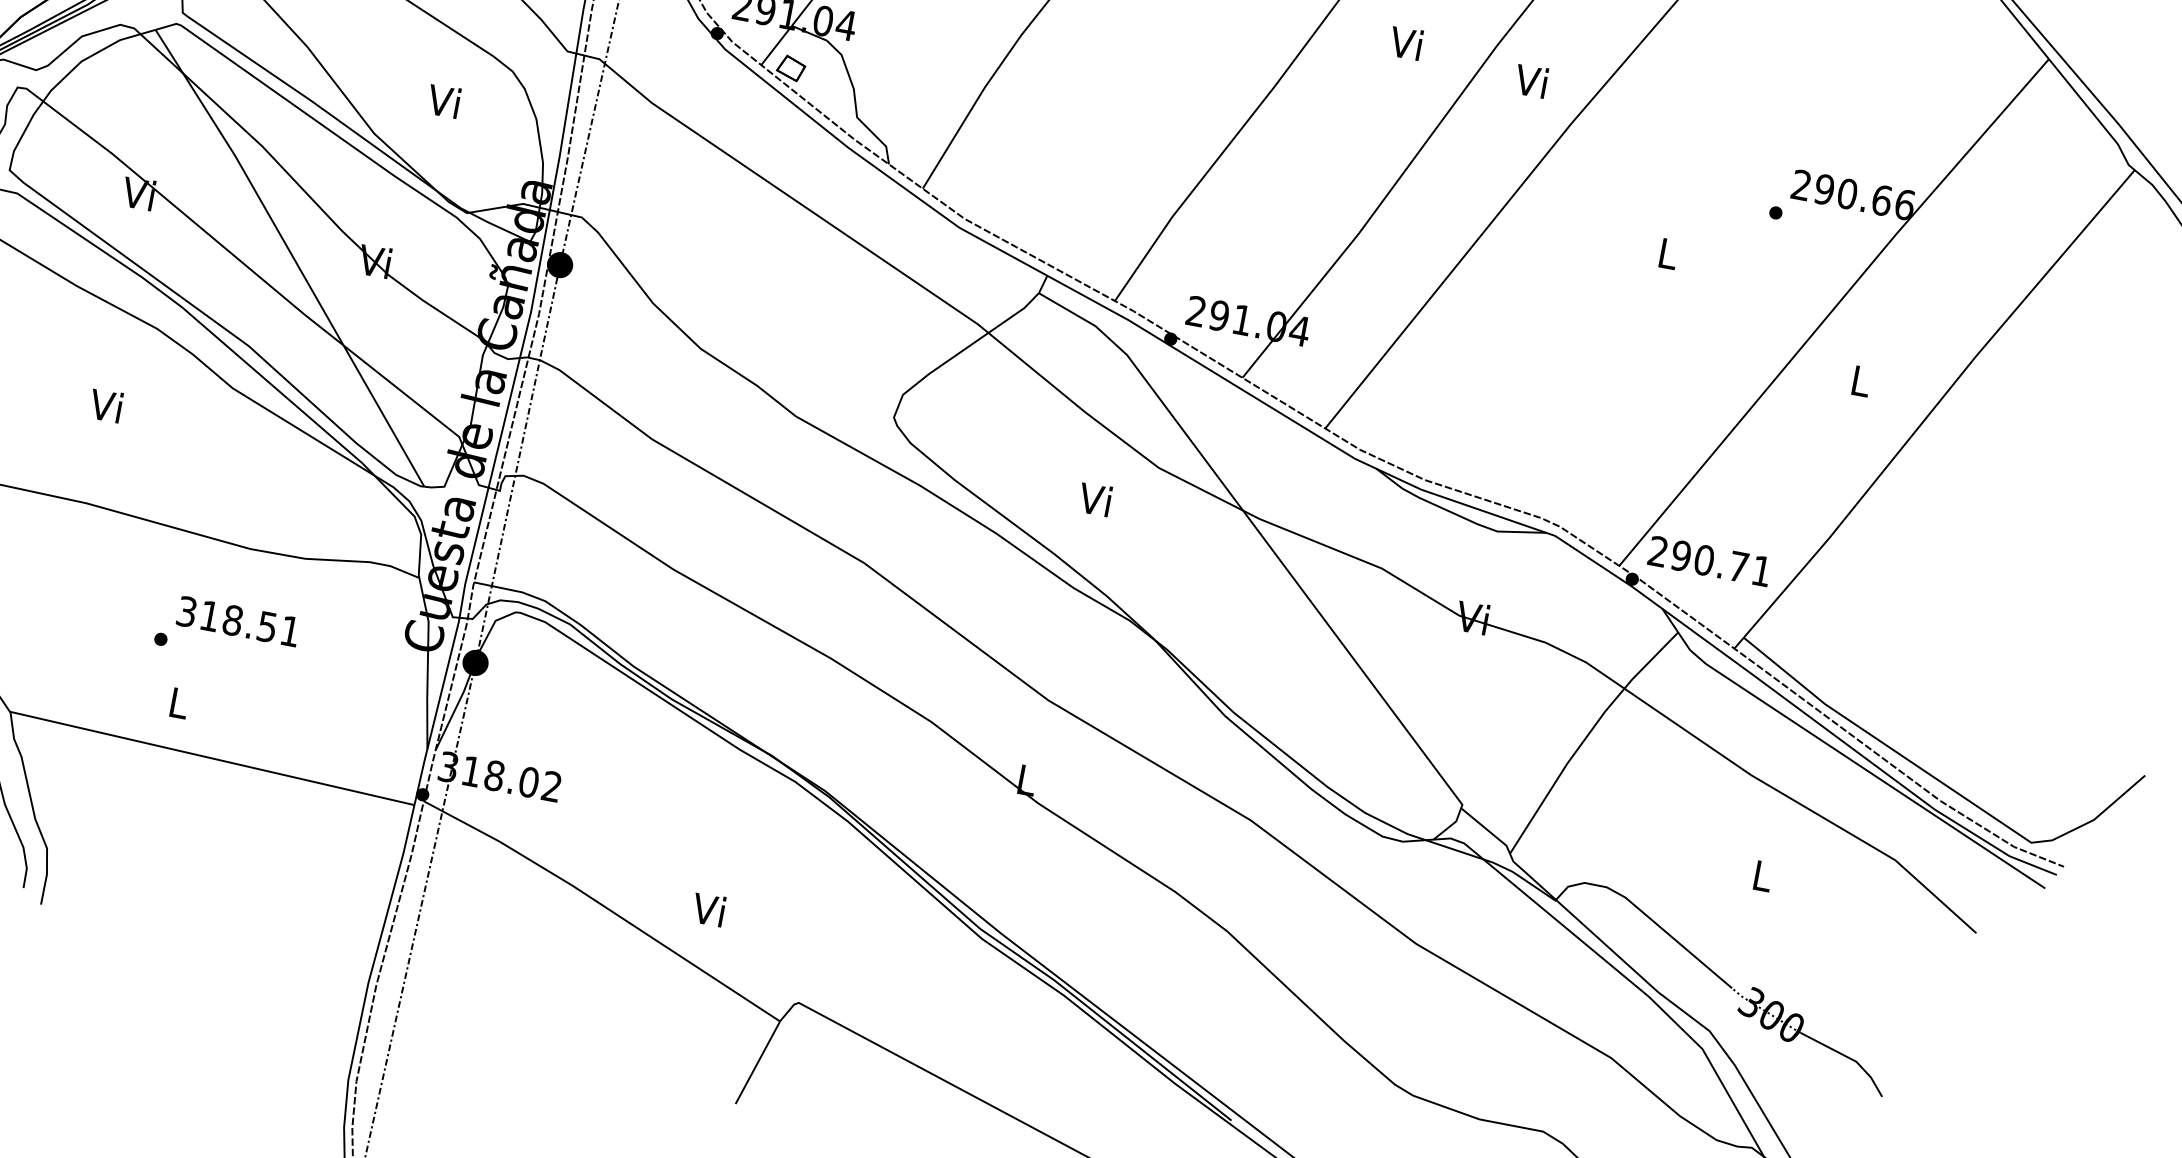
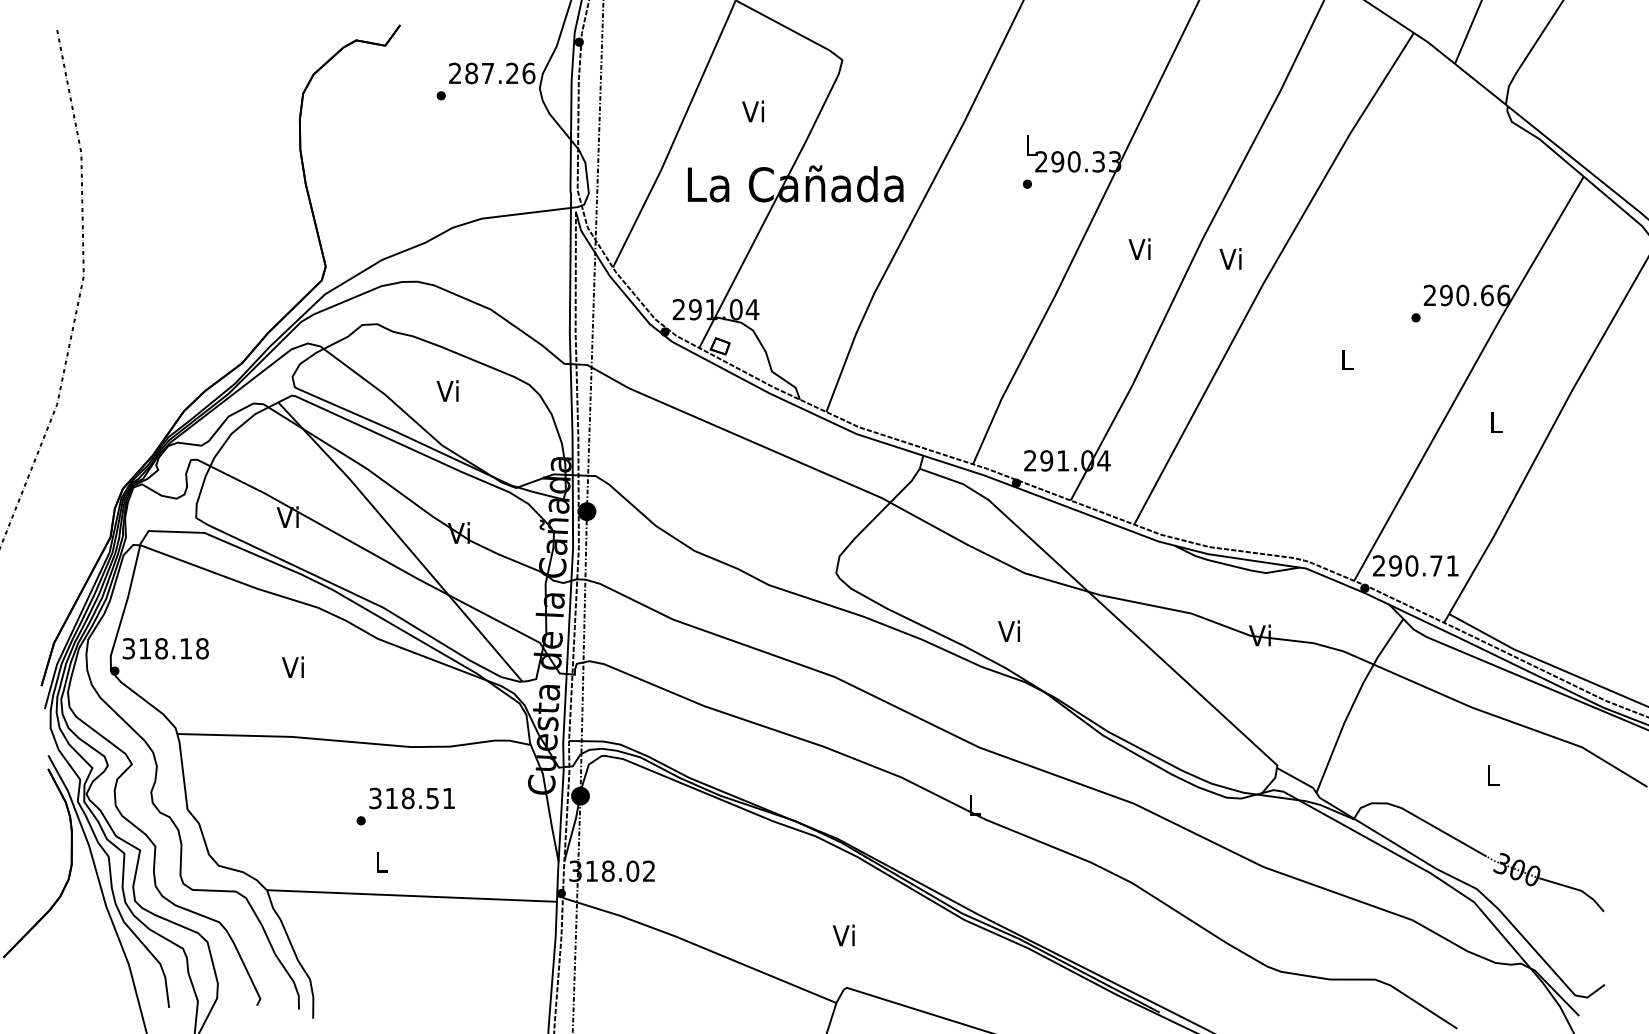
text: (443, 100) -> (447, 390), moved
text: (1094, 498) -> (1008, 630), moved
text: (708, 909) -> (843, 935), moved

